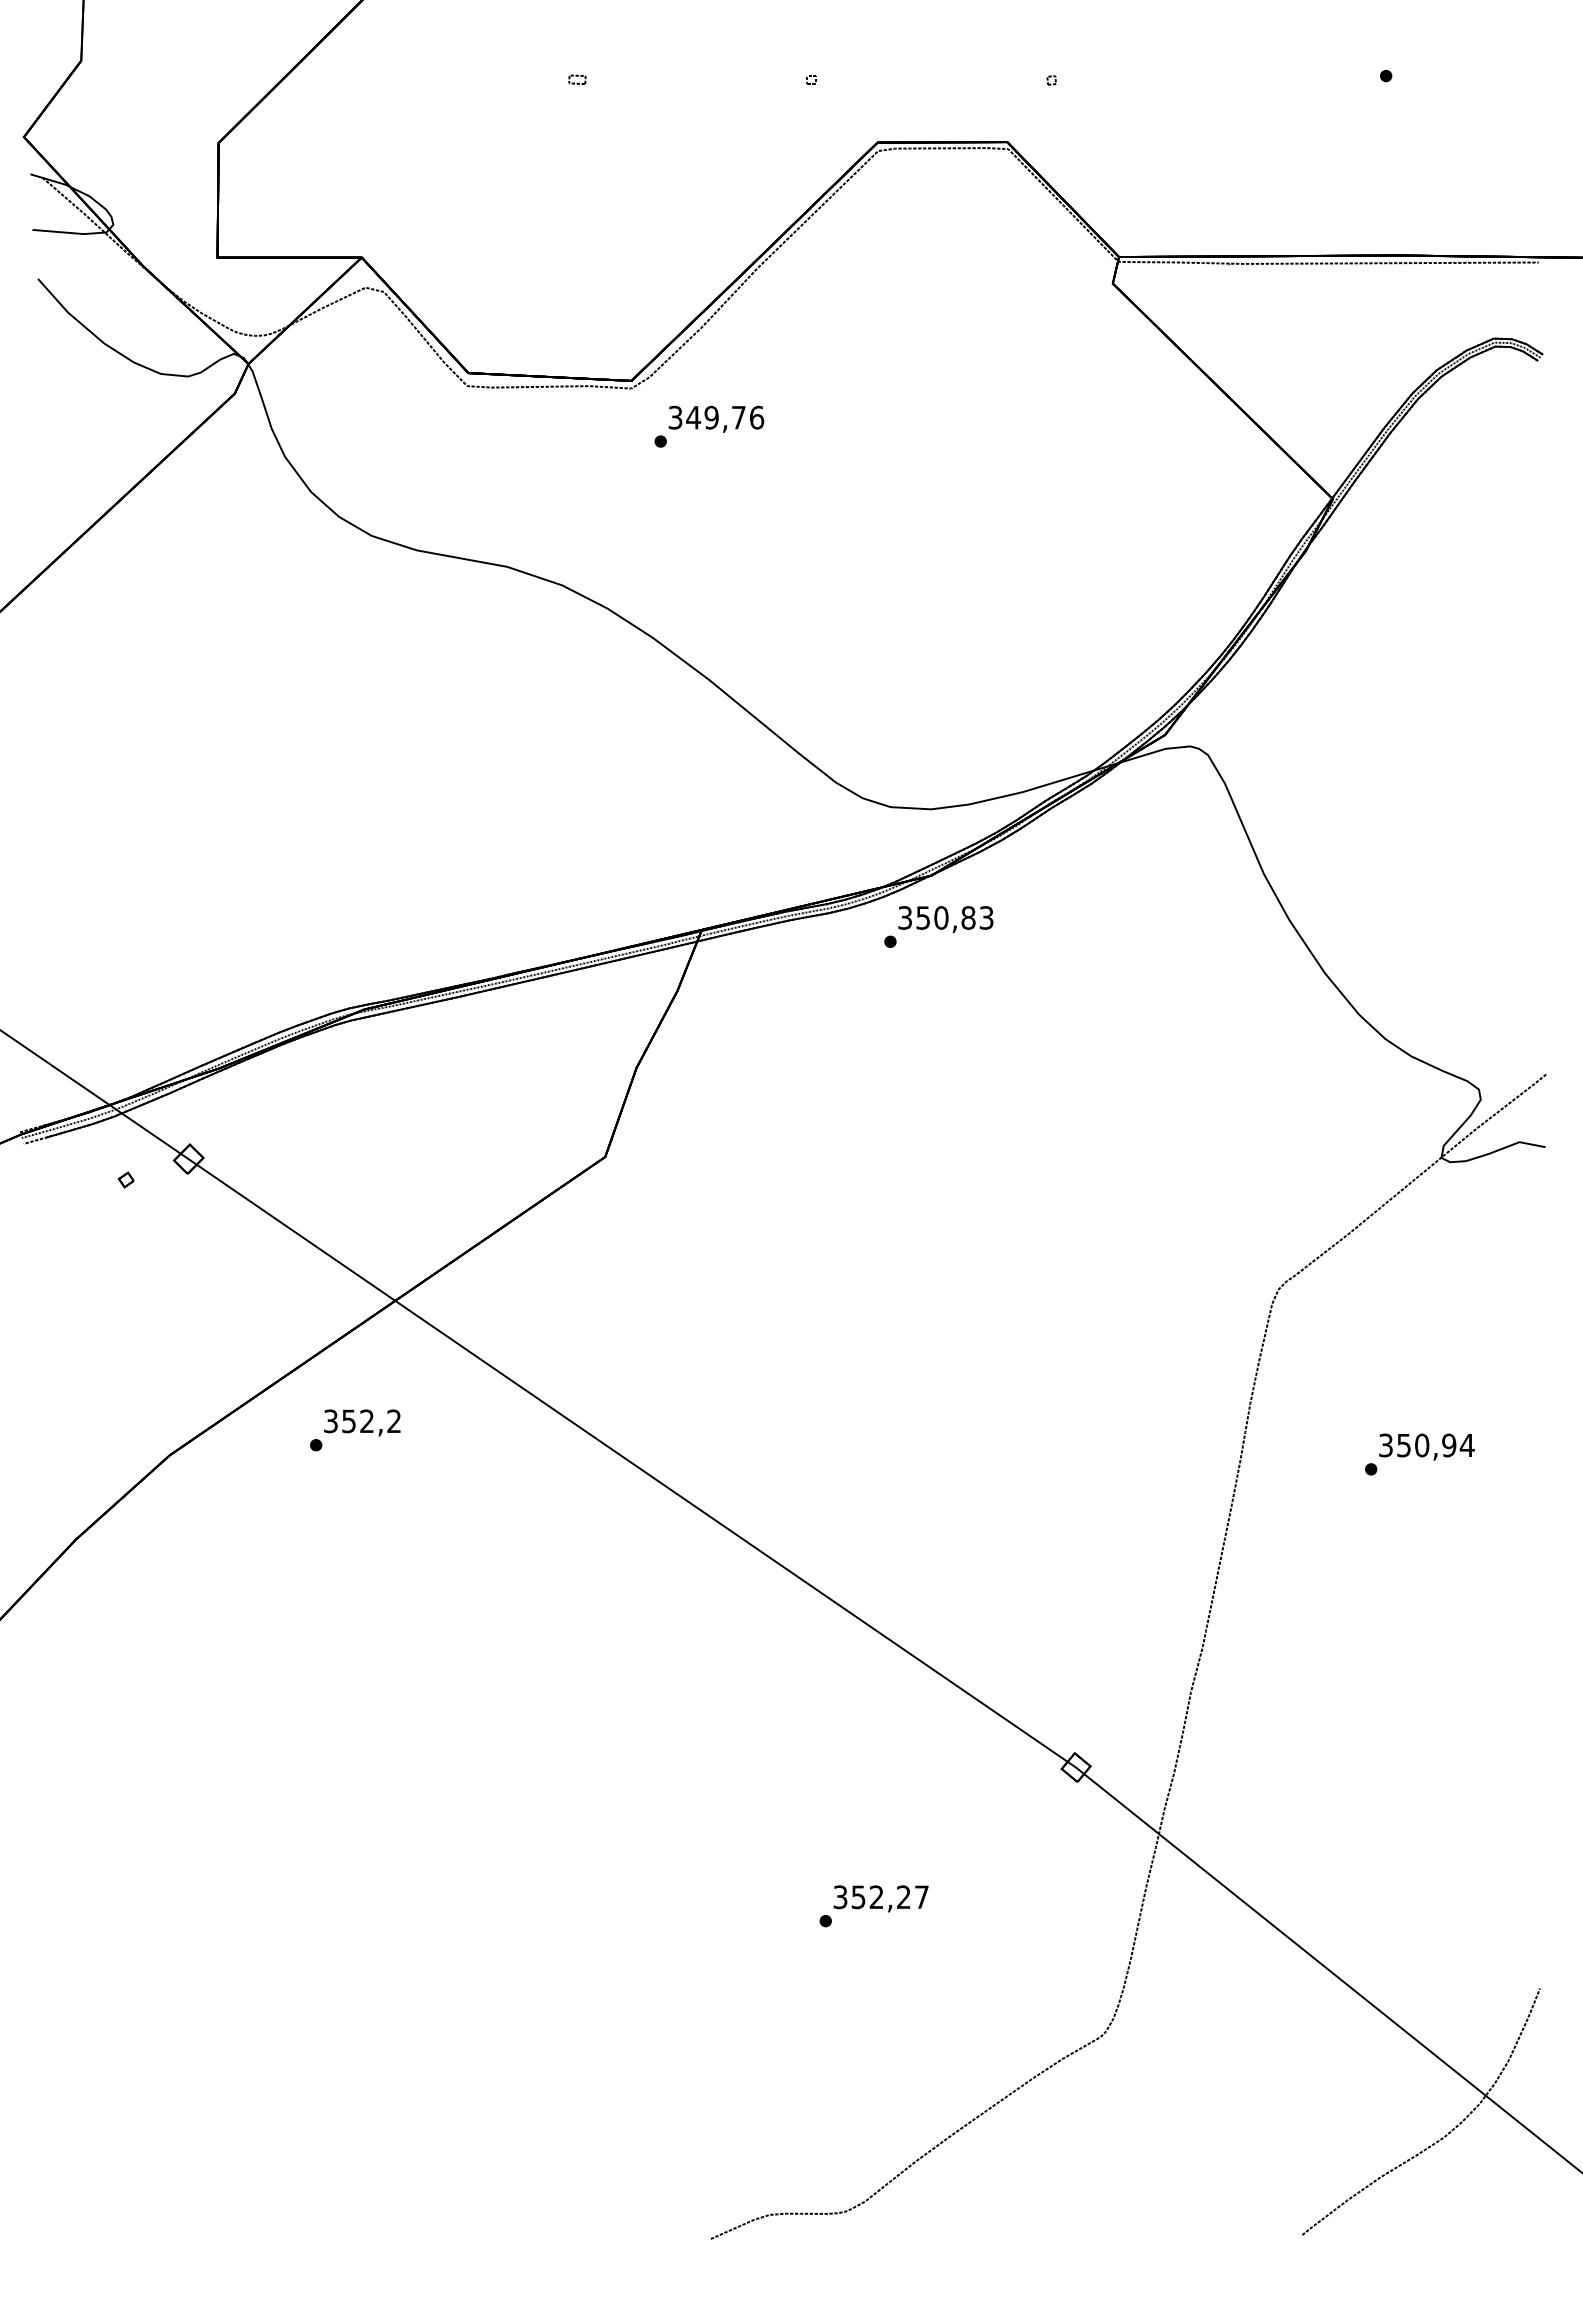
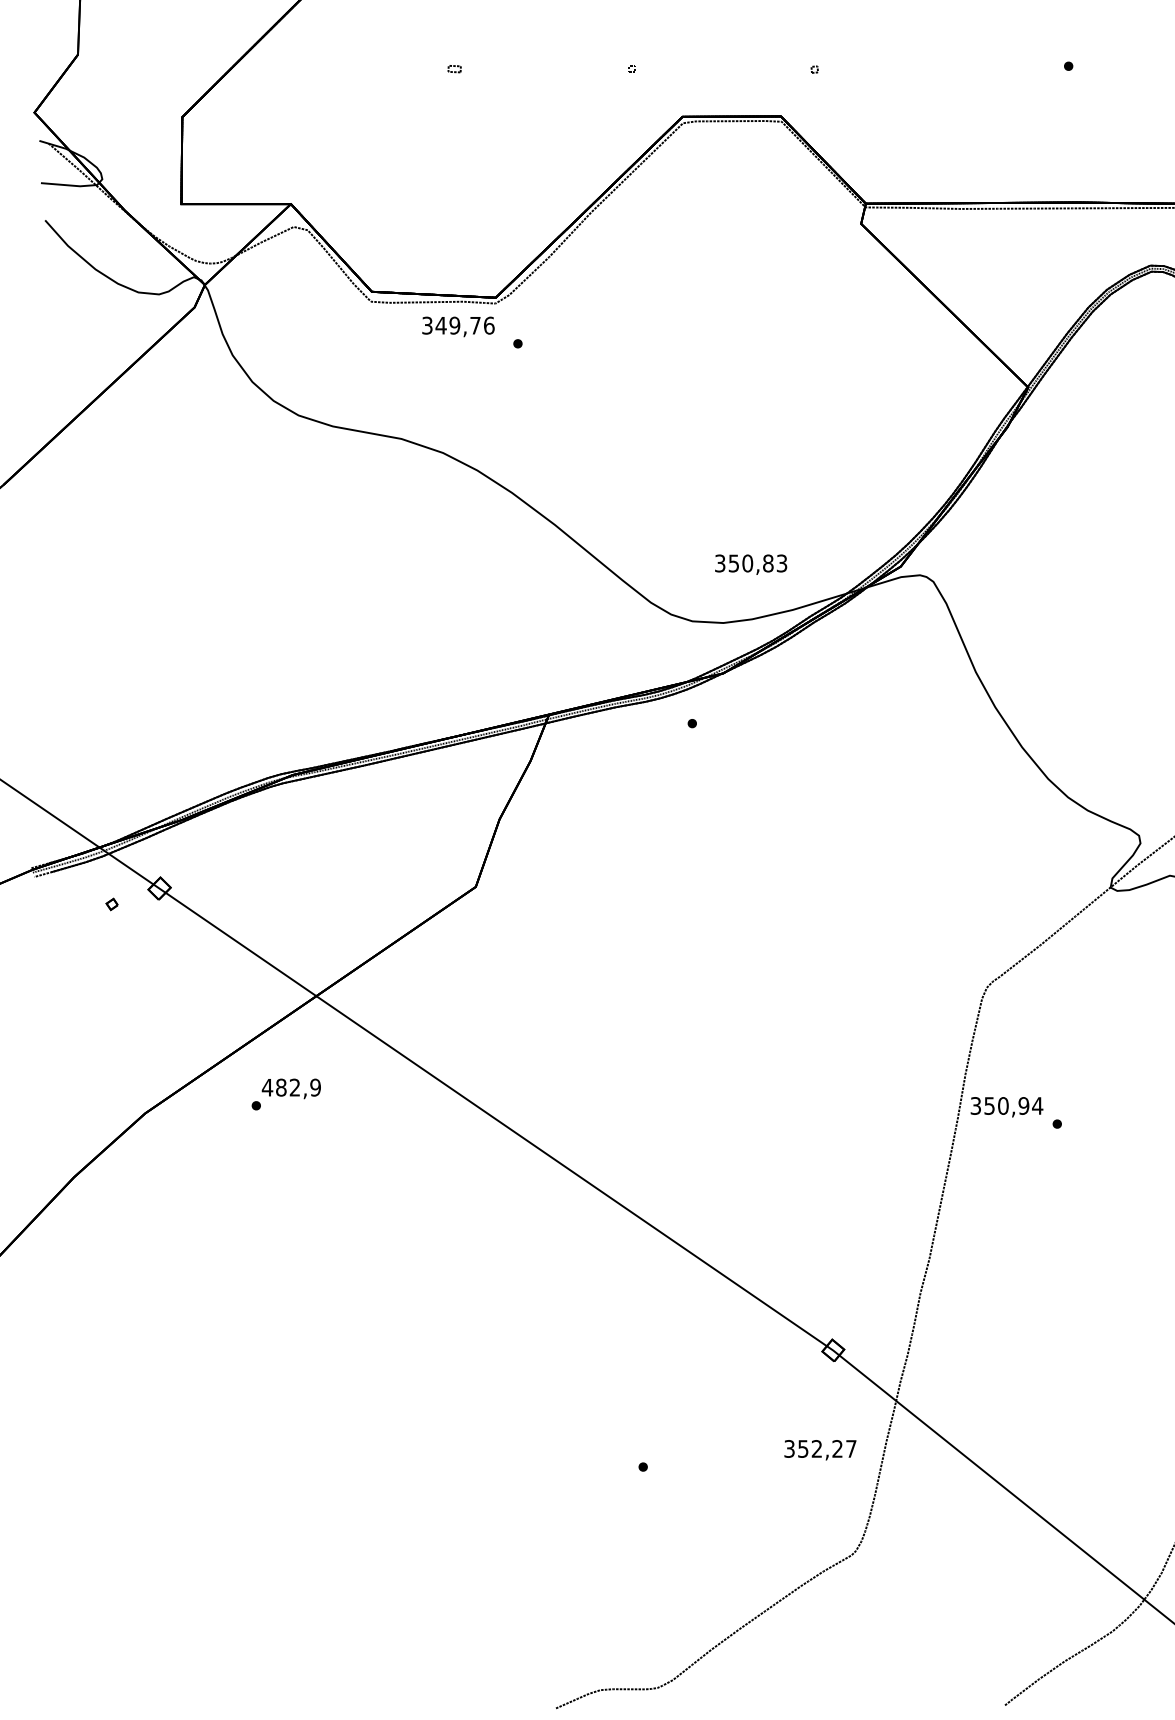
text: (716, 418) -> (458, 326), moved
text: (945, 919) -> (750, 564), moved
text: (362, 1421) -> (291, 1087), 352,2 -> 482,9
text: (1426, 1446) -> (1006, 1106), moved
text: (880, 1898) -> (819, 1449), moved

